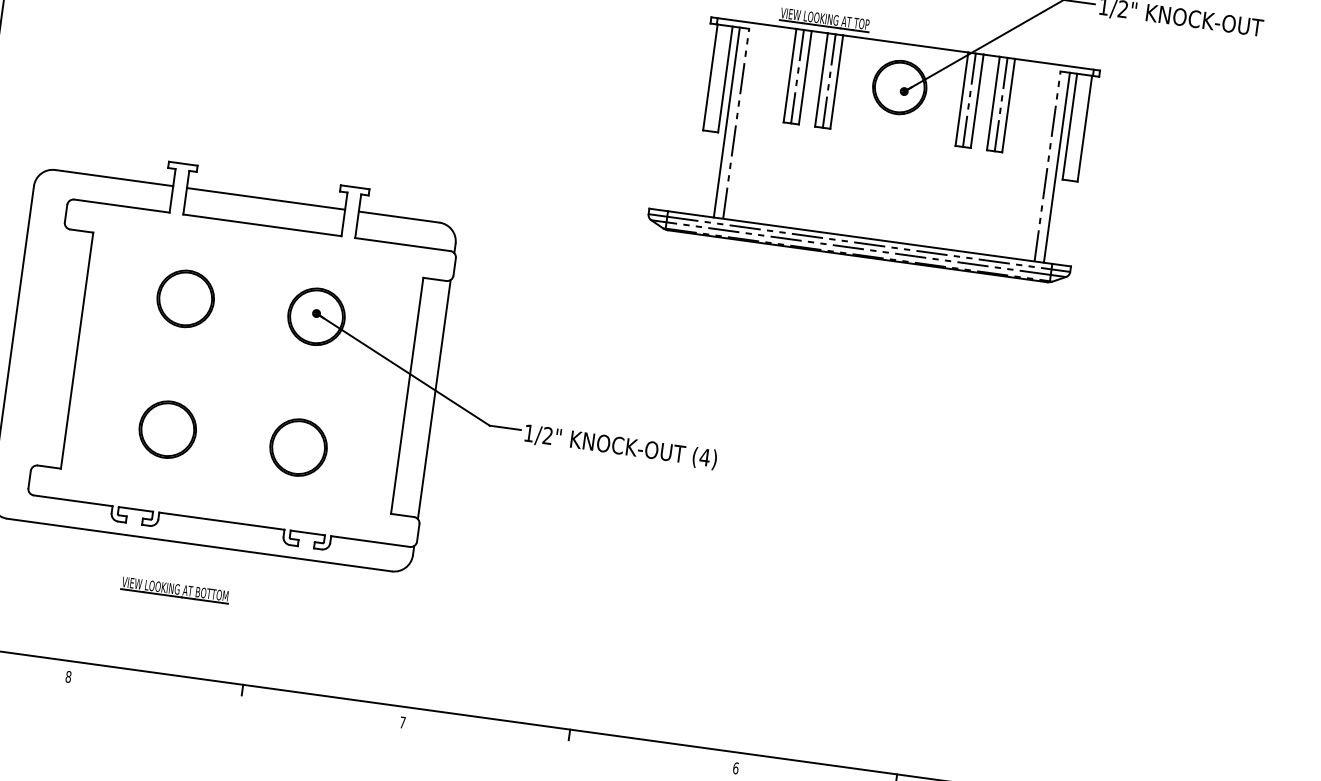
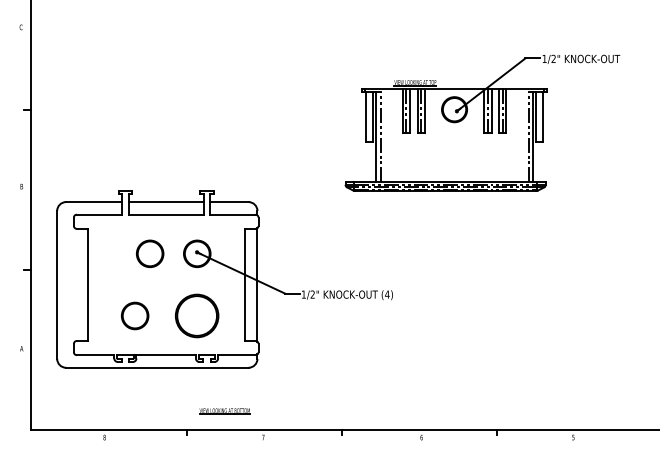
part: (186, 298) -> (150, 253), moved
part: (299, 446) -> (197, 315), size x1.6
part: (174, 590) -> (224, 411), moved

